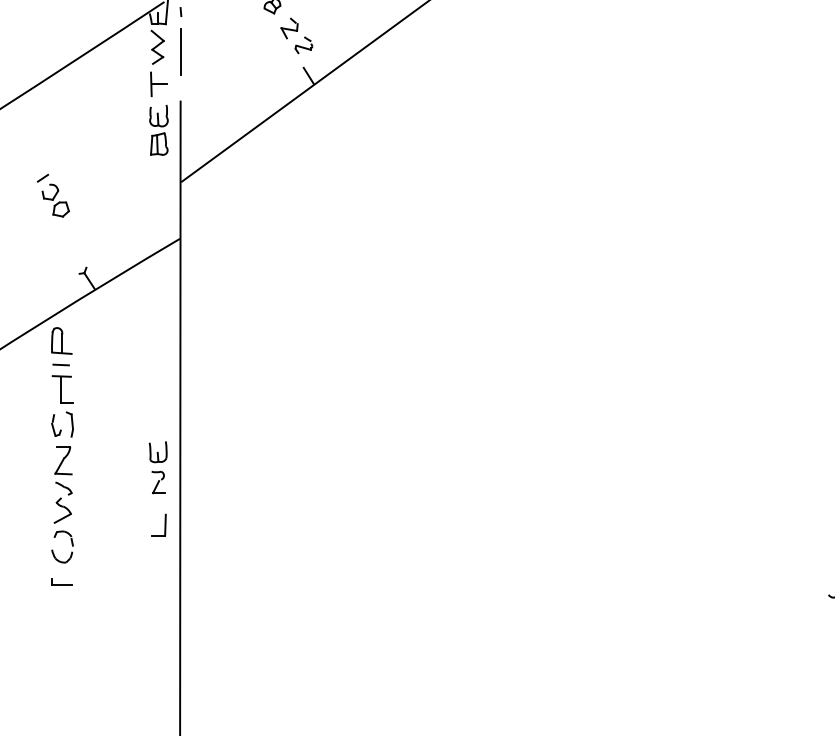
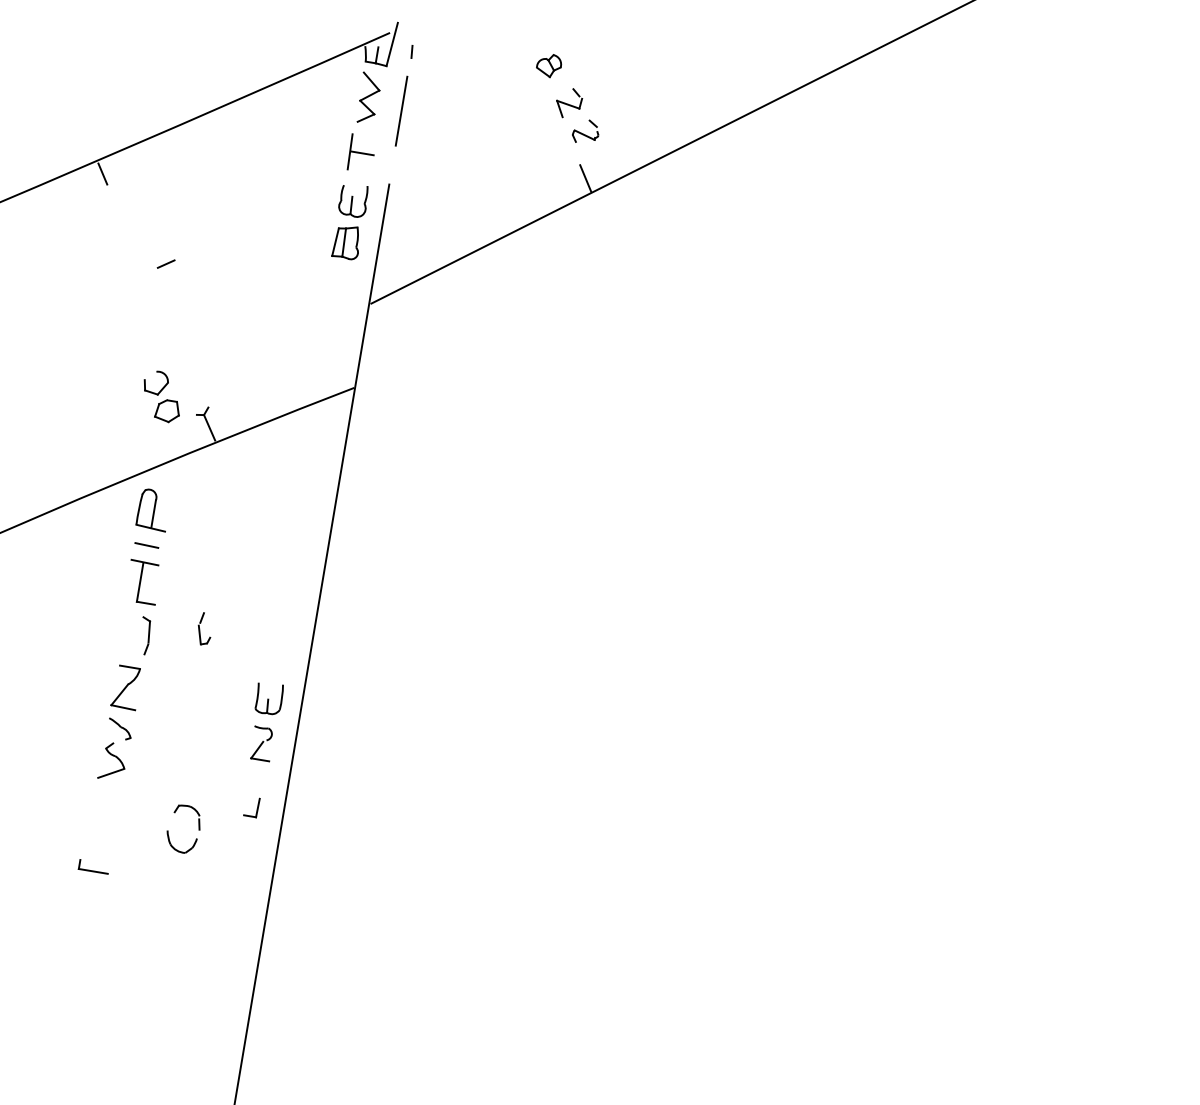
part: (55, 200) -> (161, 396), moved
part: (56, 425) -> (204, 629), moved
part: (158, 524) -> (251, 806), size x0.6
part: (71, 544) -> (197, 827), moved

